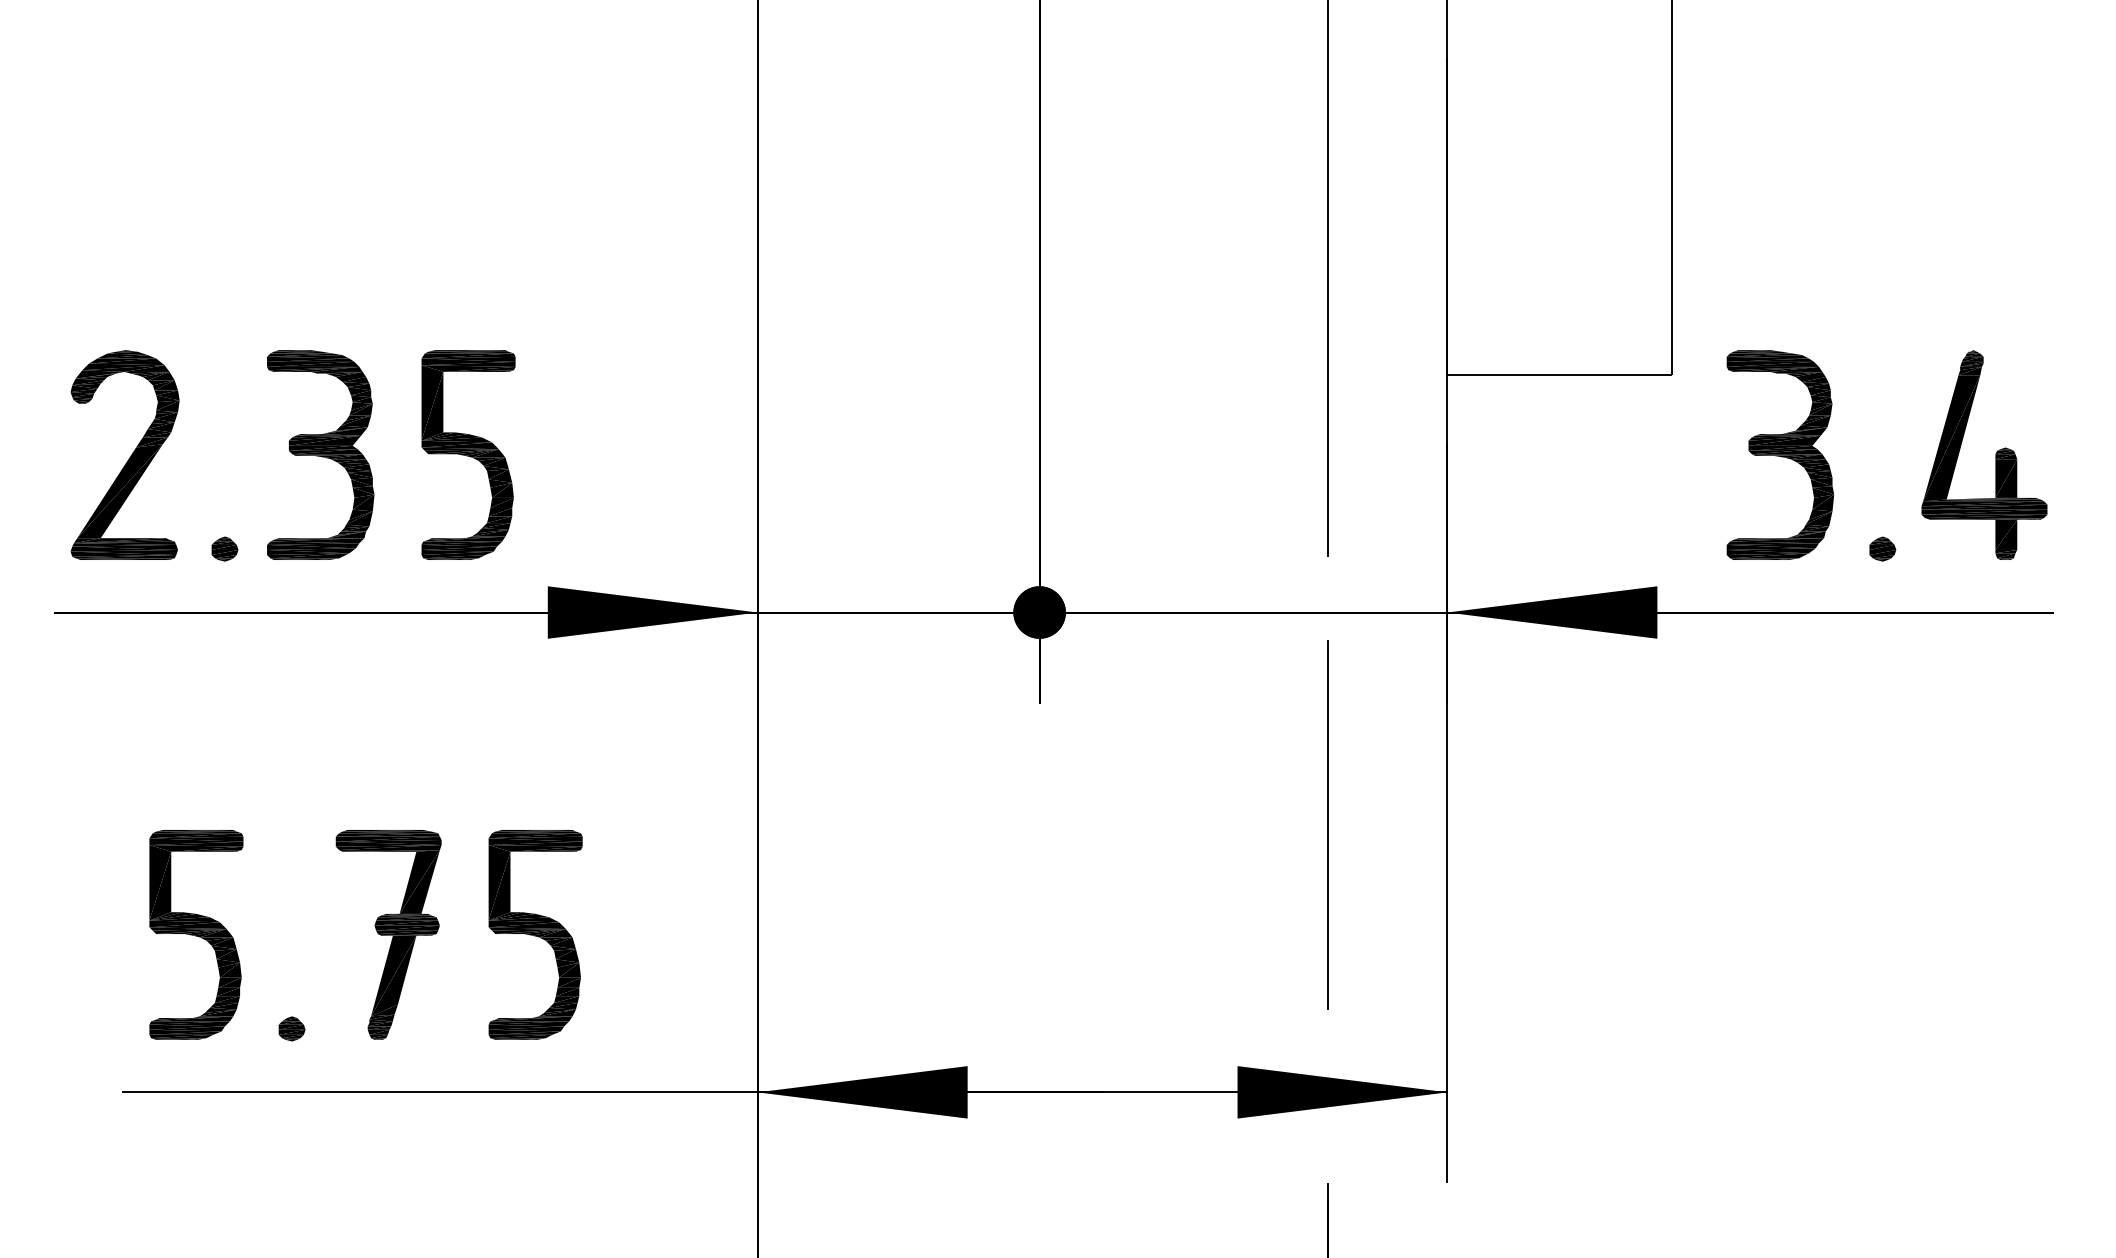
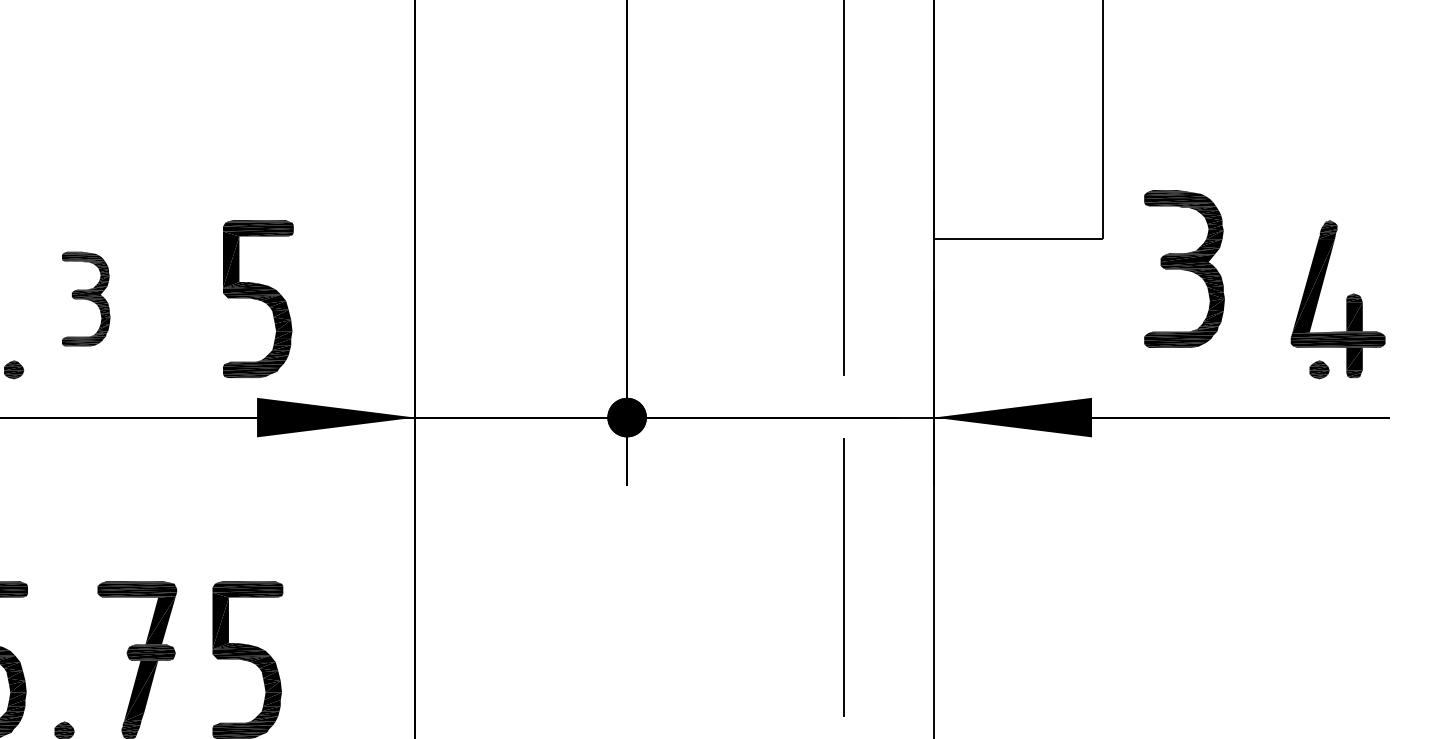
part: (320, 454) -> (85, 298), size x0.6
part: (468, 454) -> (258, 298), moved
part: (1780, 454) -> (1184, 268), moved
part: (1882, 548) -> (1319, 369), moved

